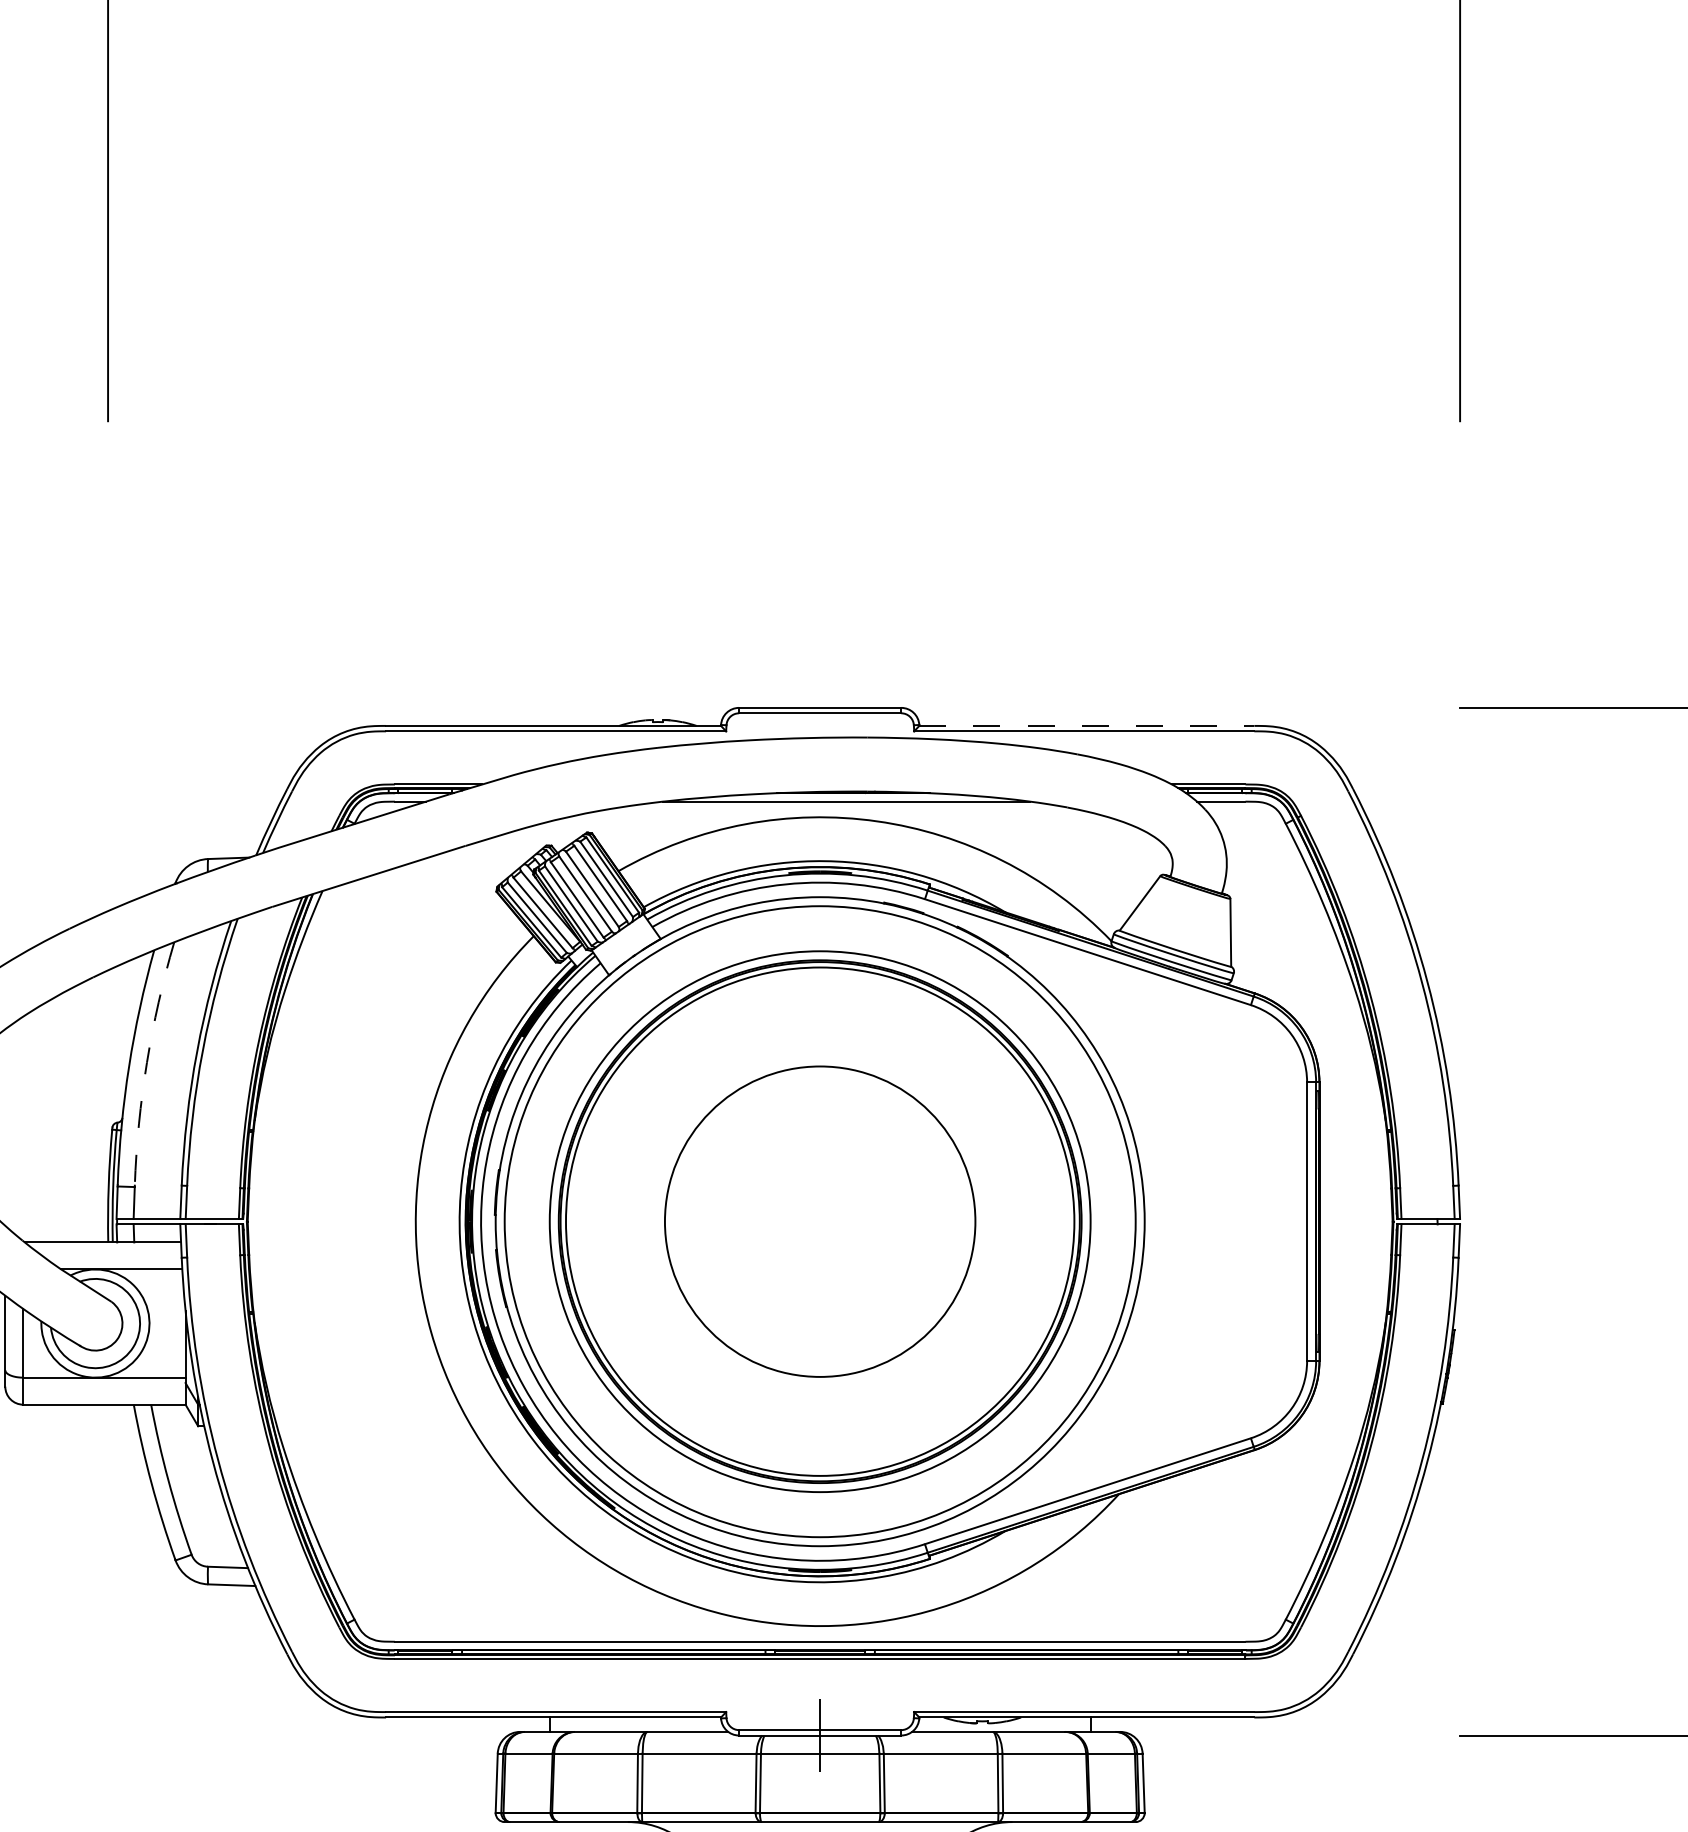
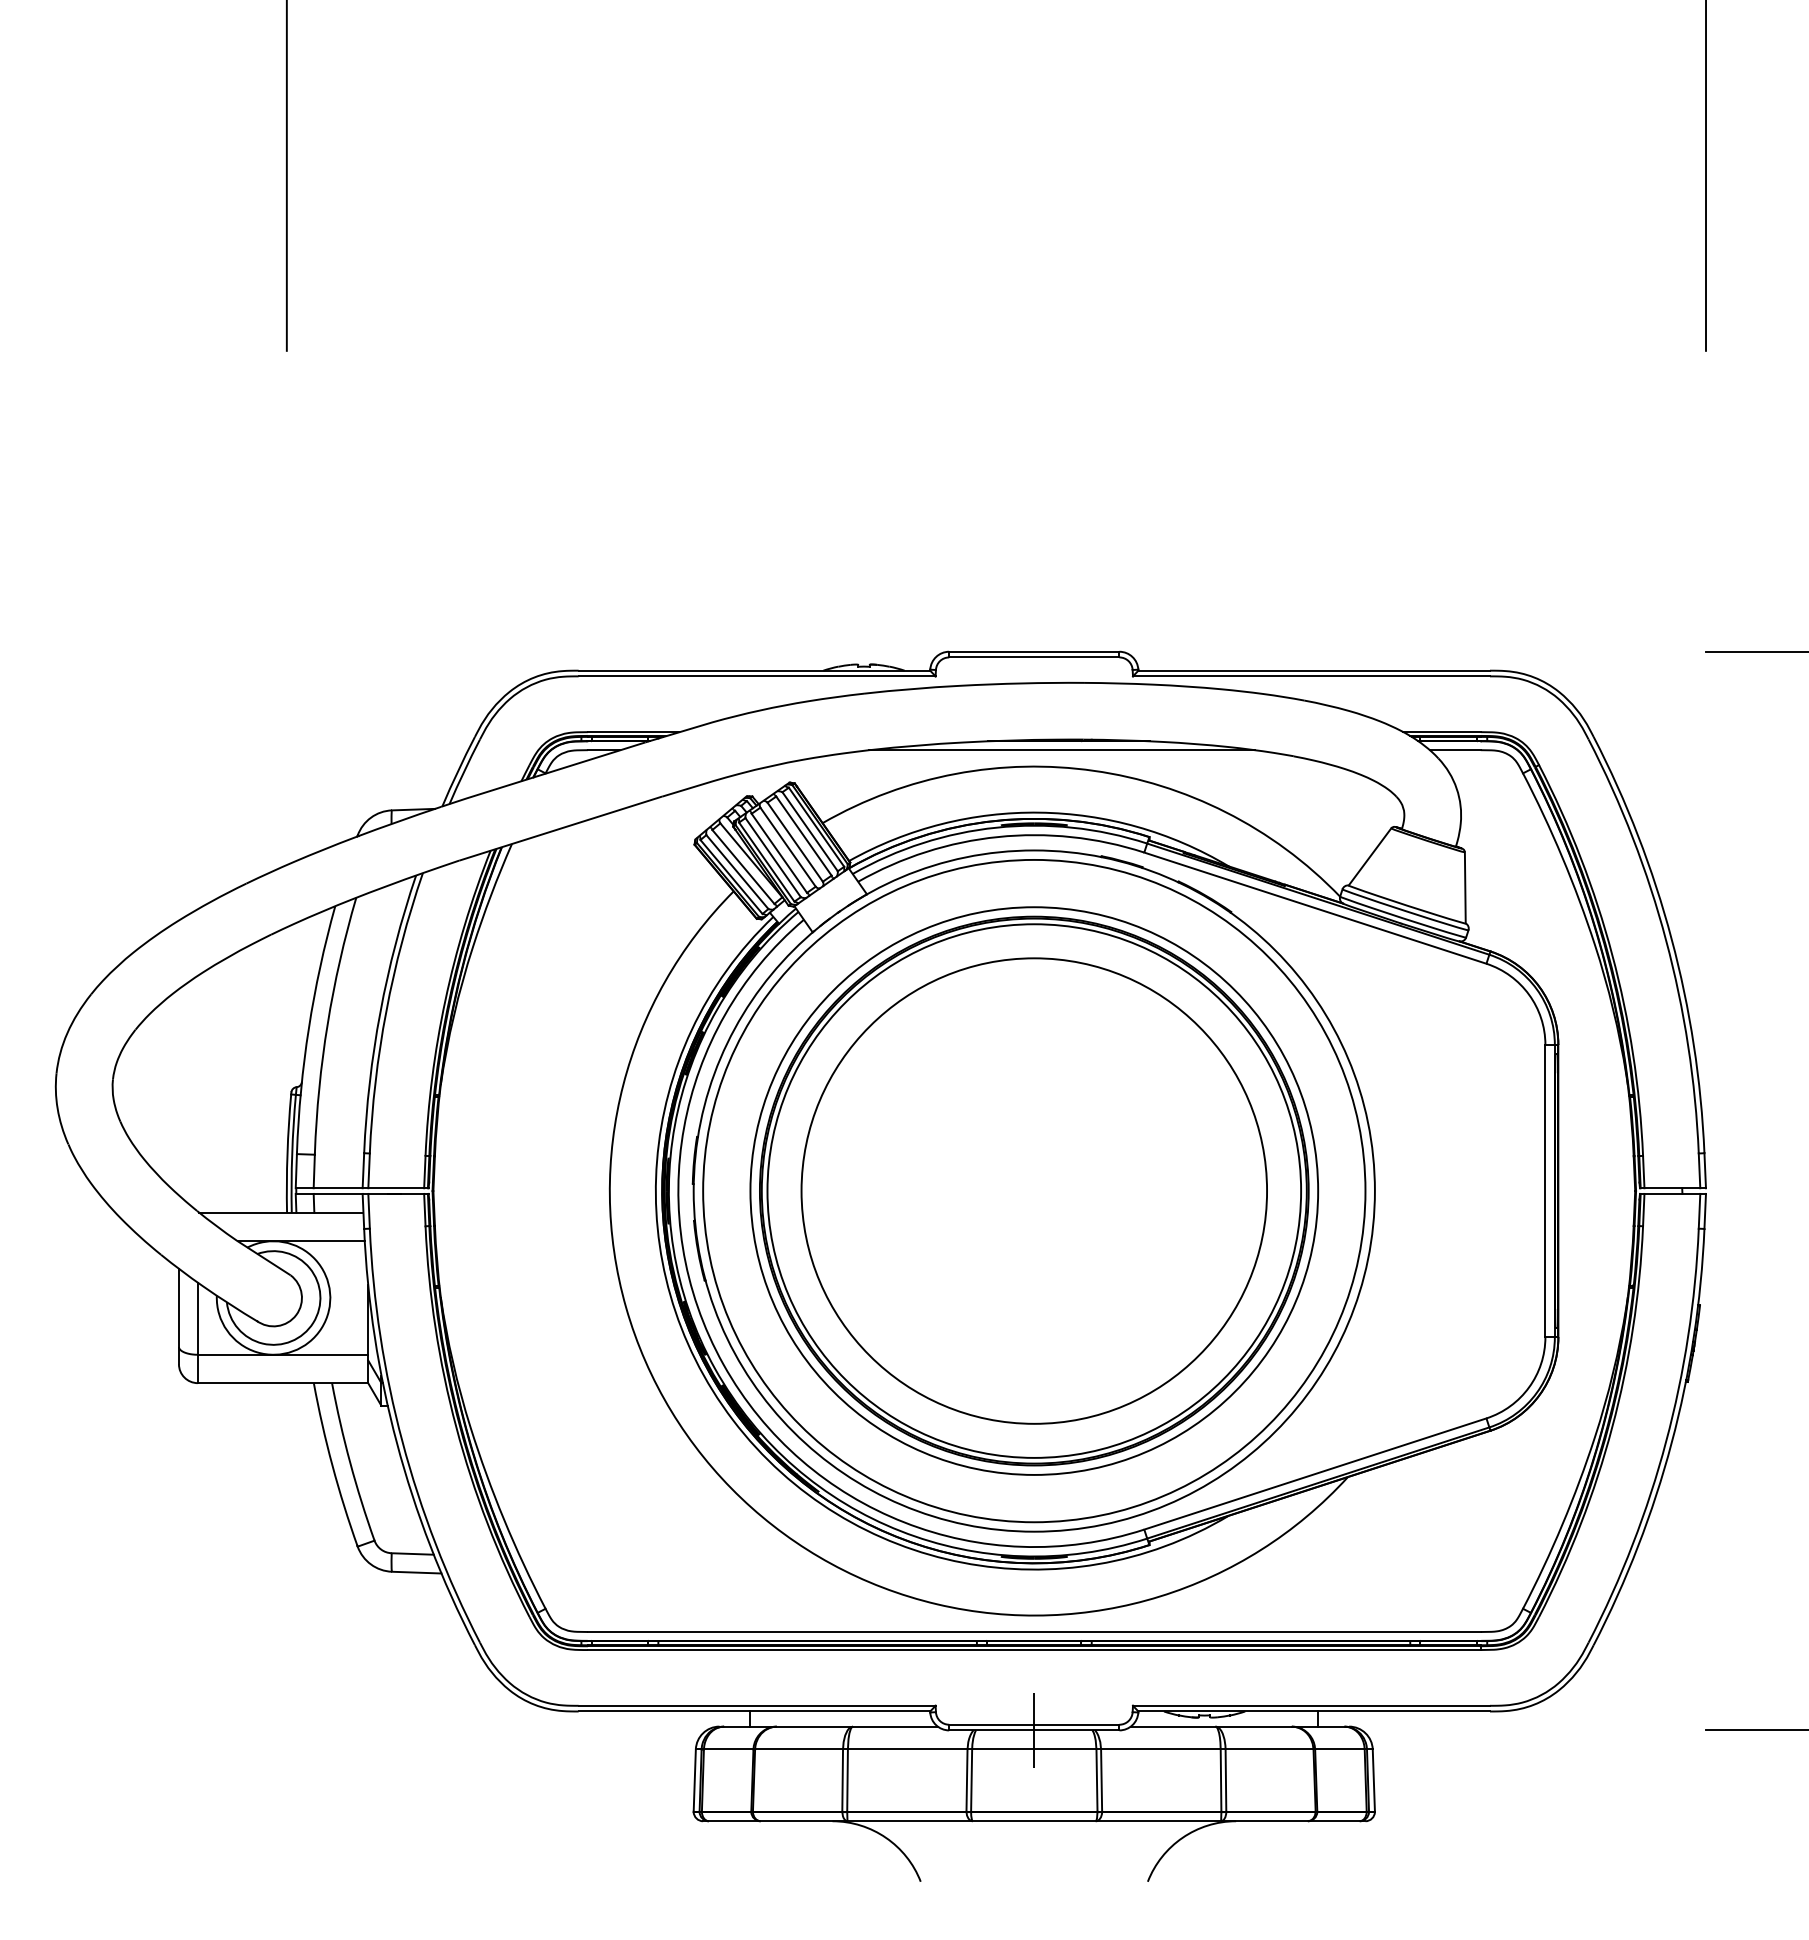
line: (1087, 725) -> (1314, 670), dashed -> solid
arc: (146, 1063) -> (327, 1024), dashed -> solid
circle: (820, 1221) -> (1034, 1190), size x1.43

